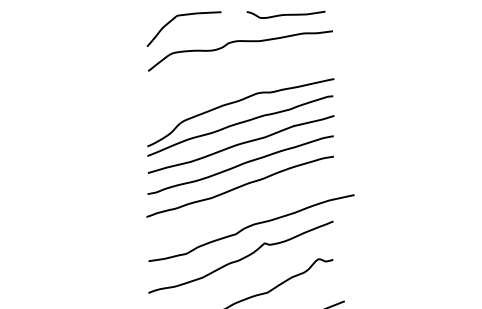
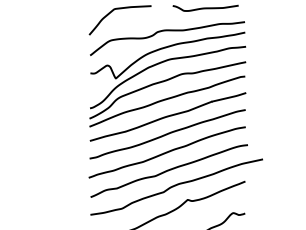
part: (236, 79) -> (164, 62), added
curve: (242, 208) -> (169, 170), added

